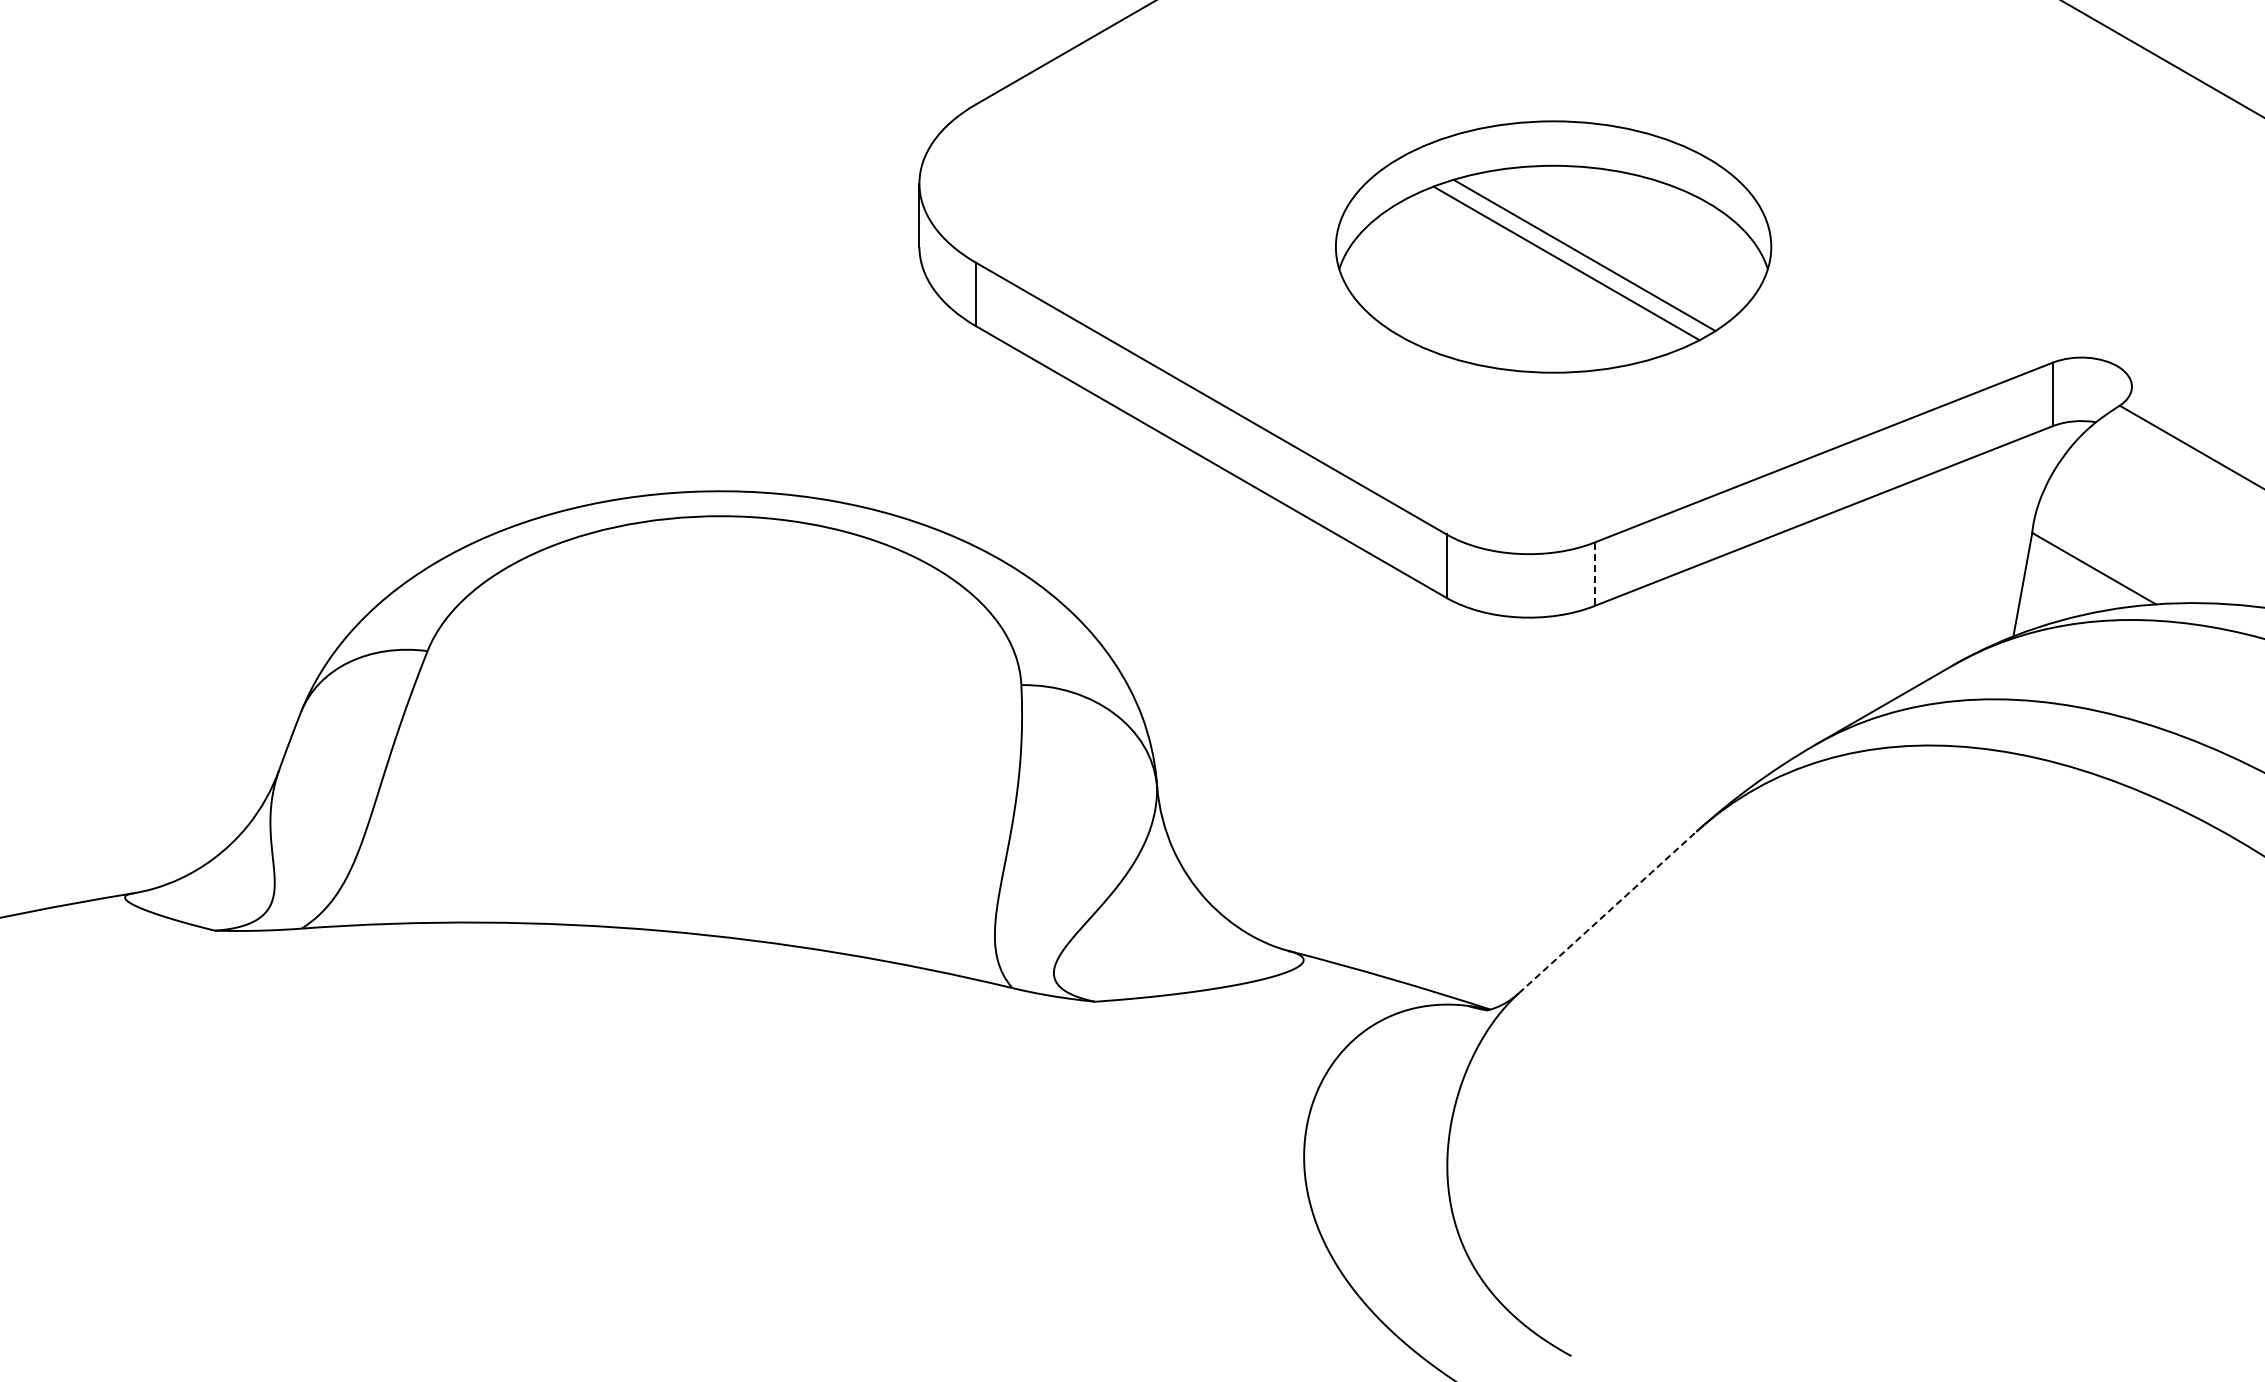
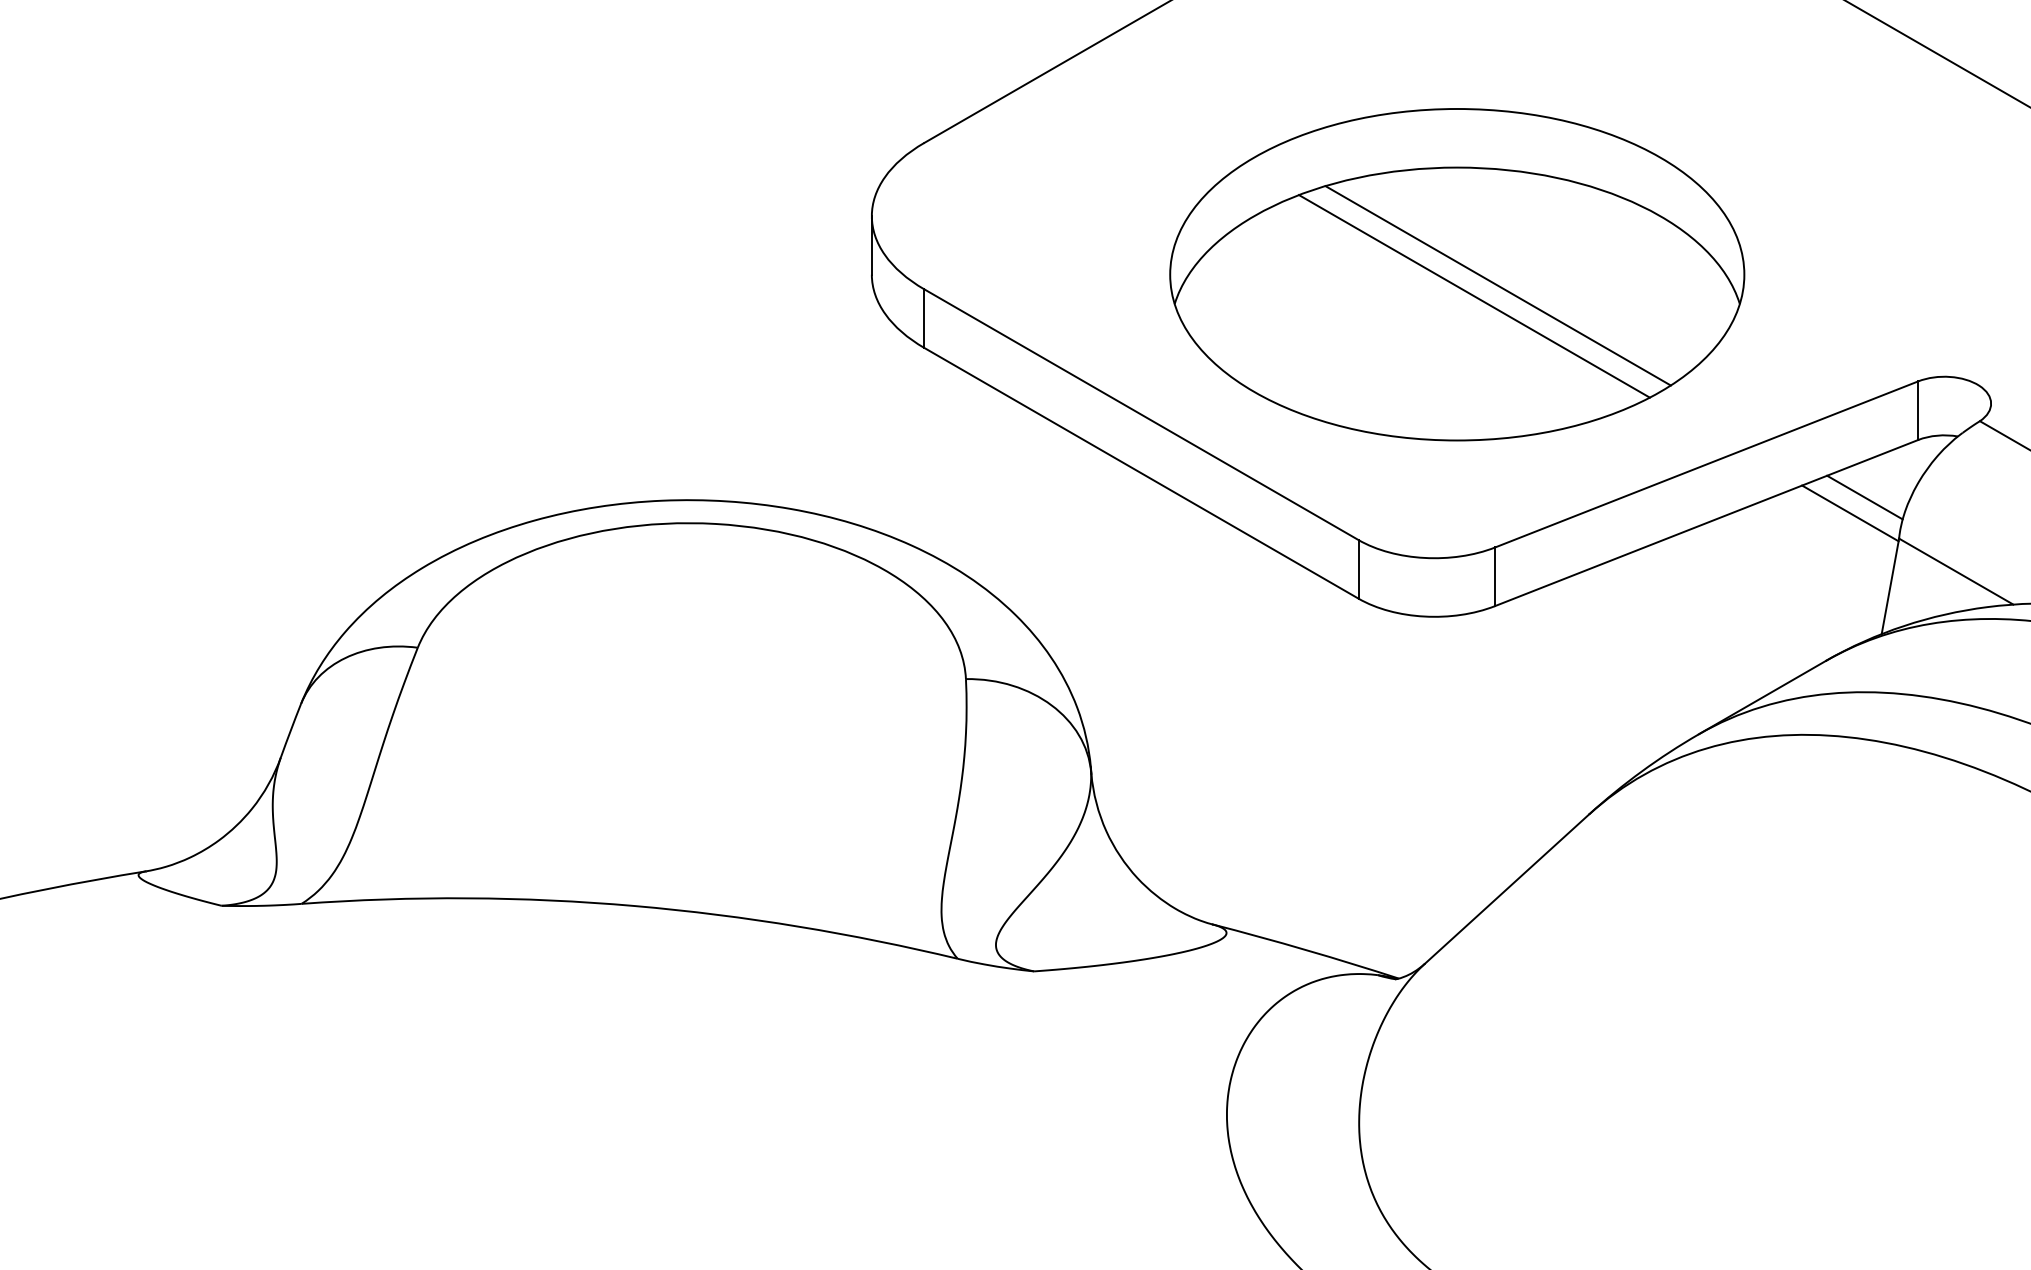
part: (1553, 246) -> (1457, 274), size x1.43
line: (1995, 488) -> (1865, 497), added
line: (1979, 505) -> (1850, 513), added
line: (1594, 574) -> (1495, 576), dashed -> solid
line: (1607, 912) -> (1507, 889), dashed -> solid

